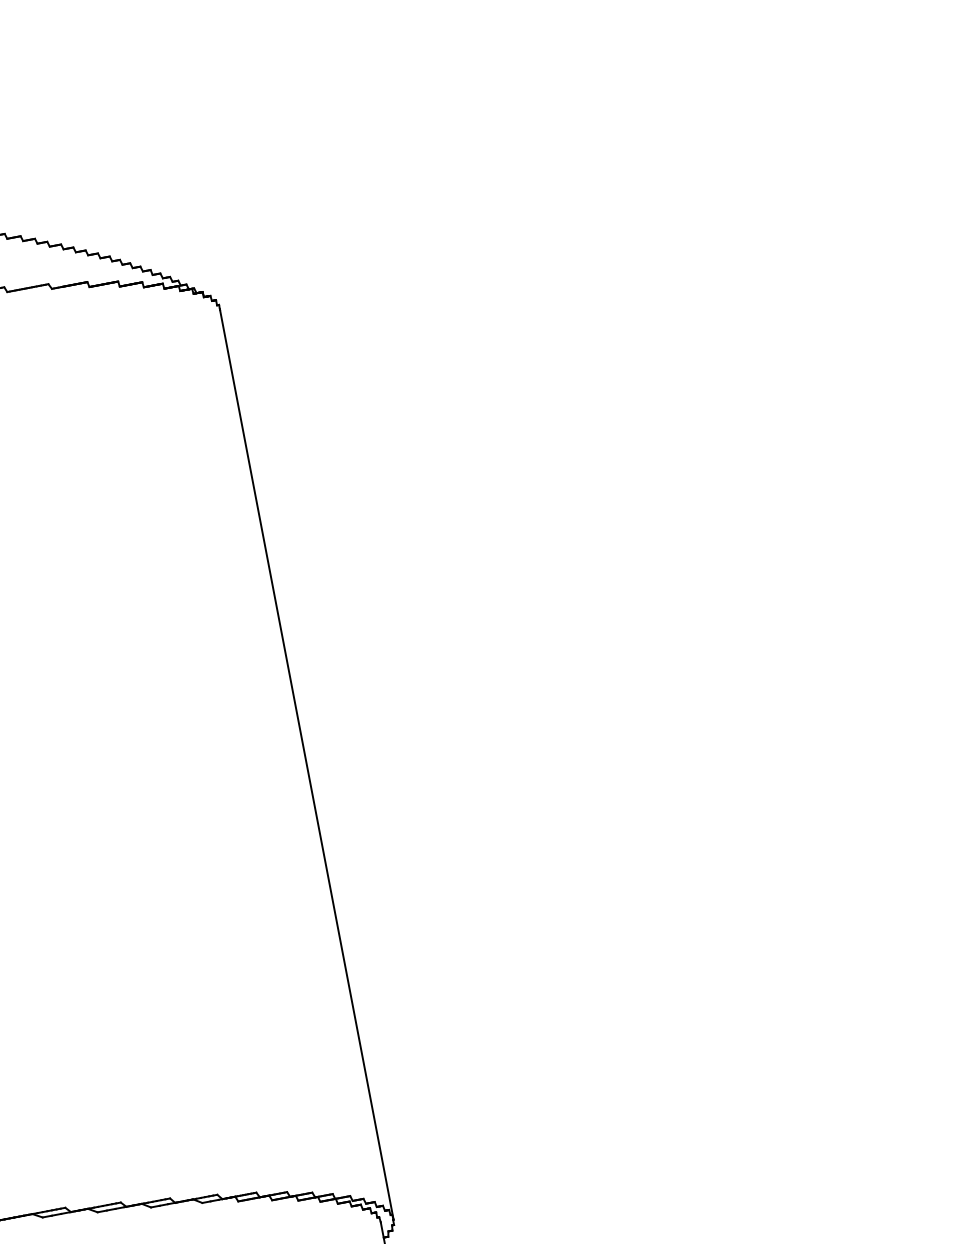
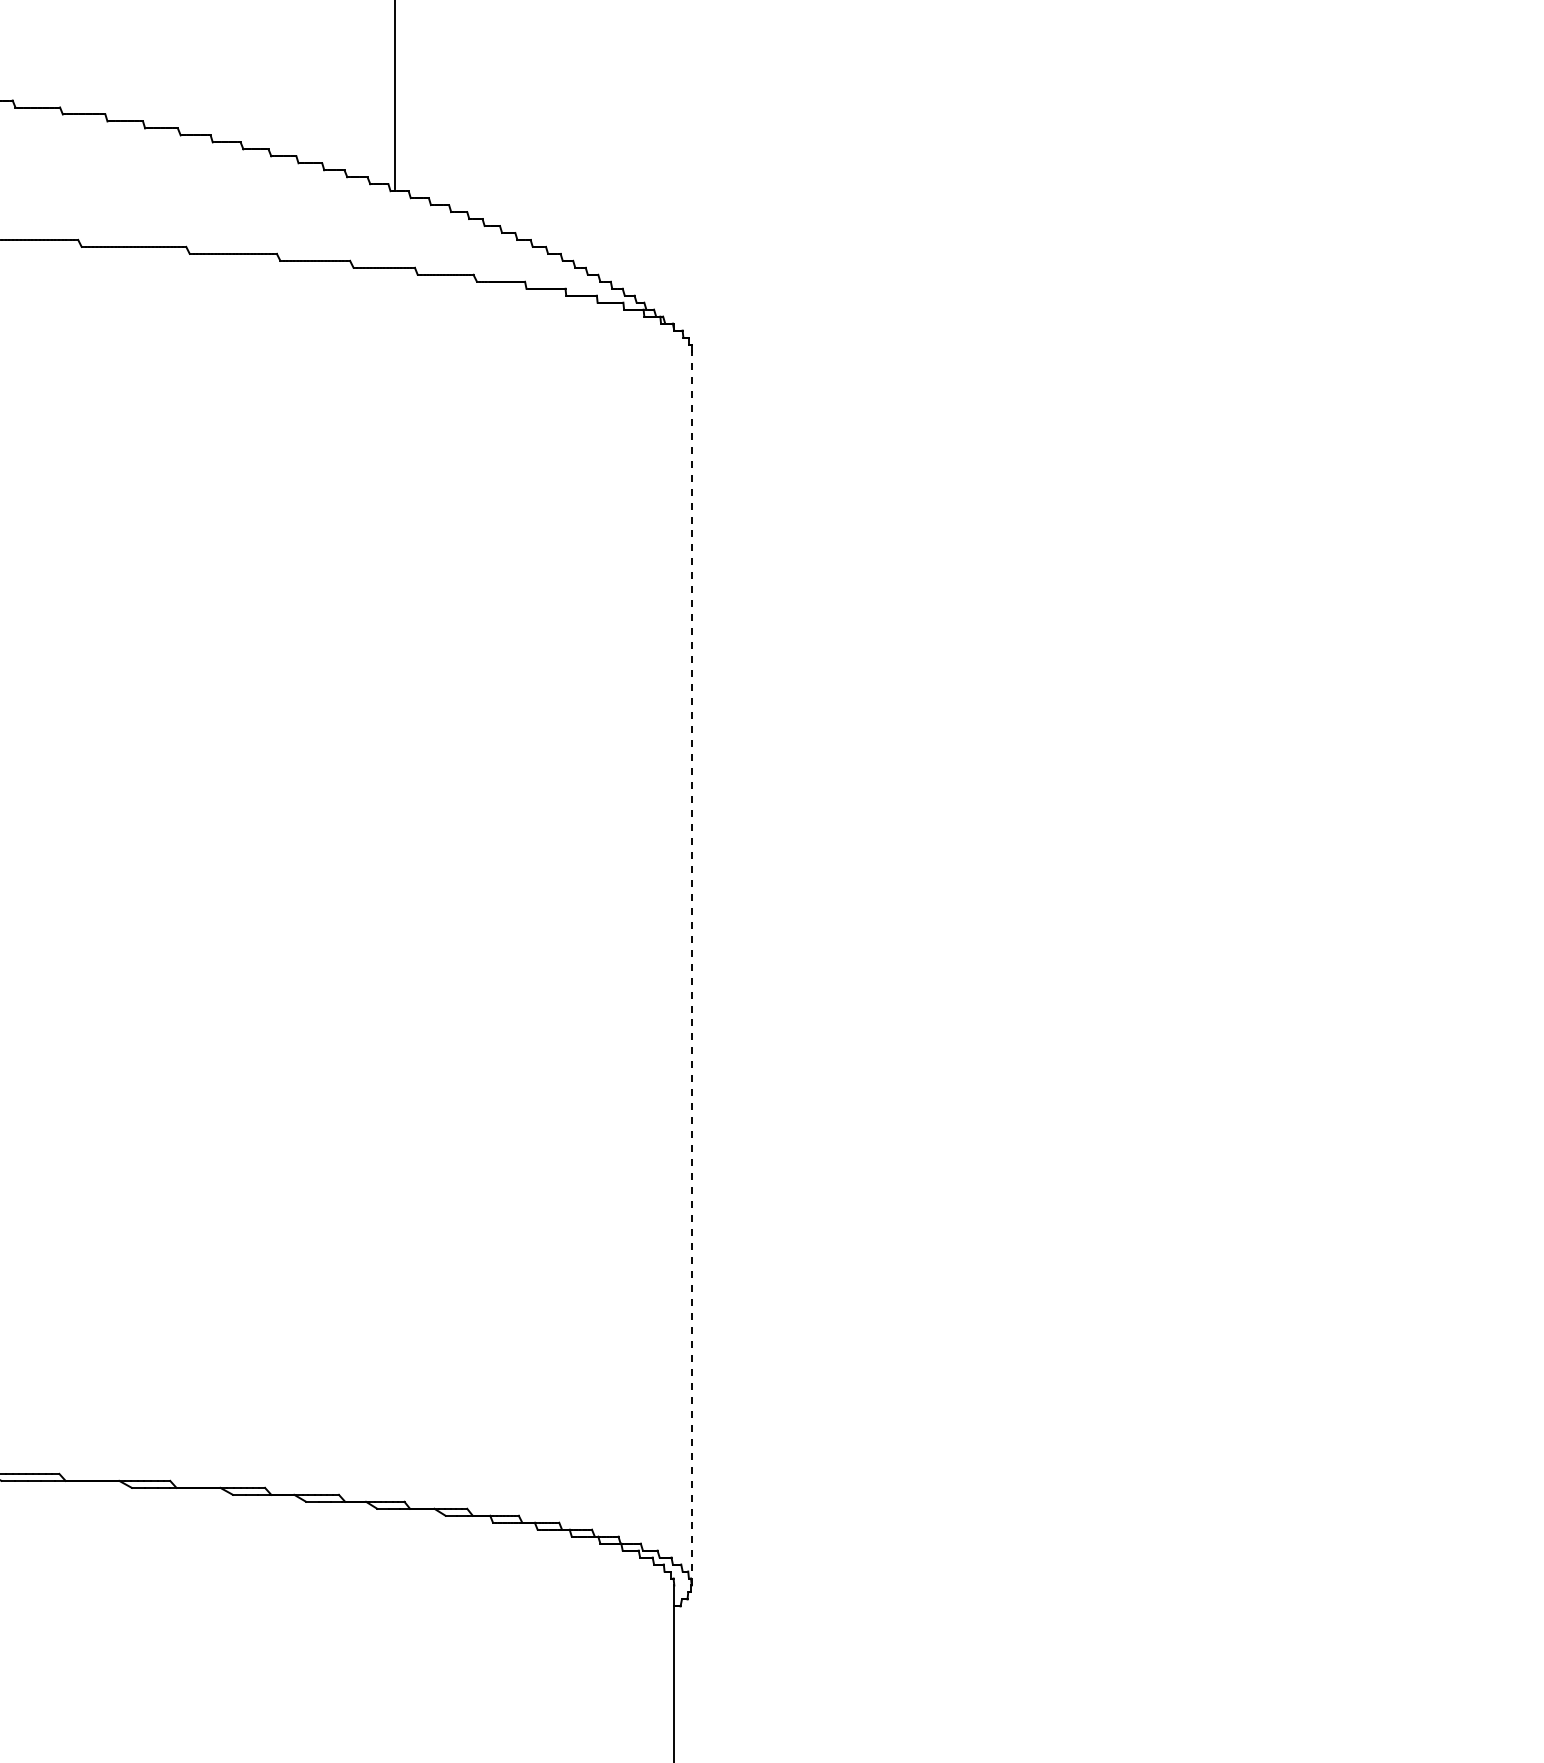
line: (306, 764) -> (691, 967), solid -> dashed

